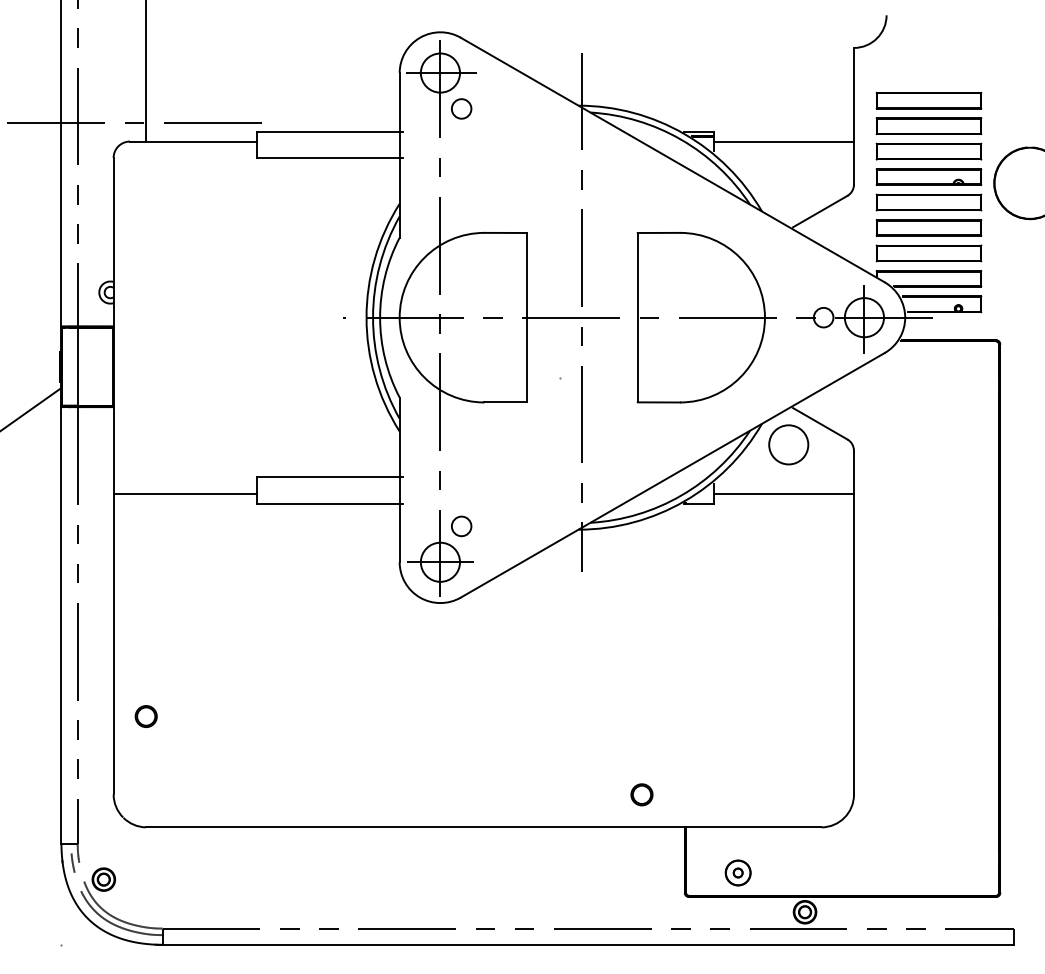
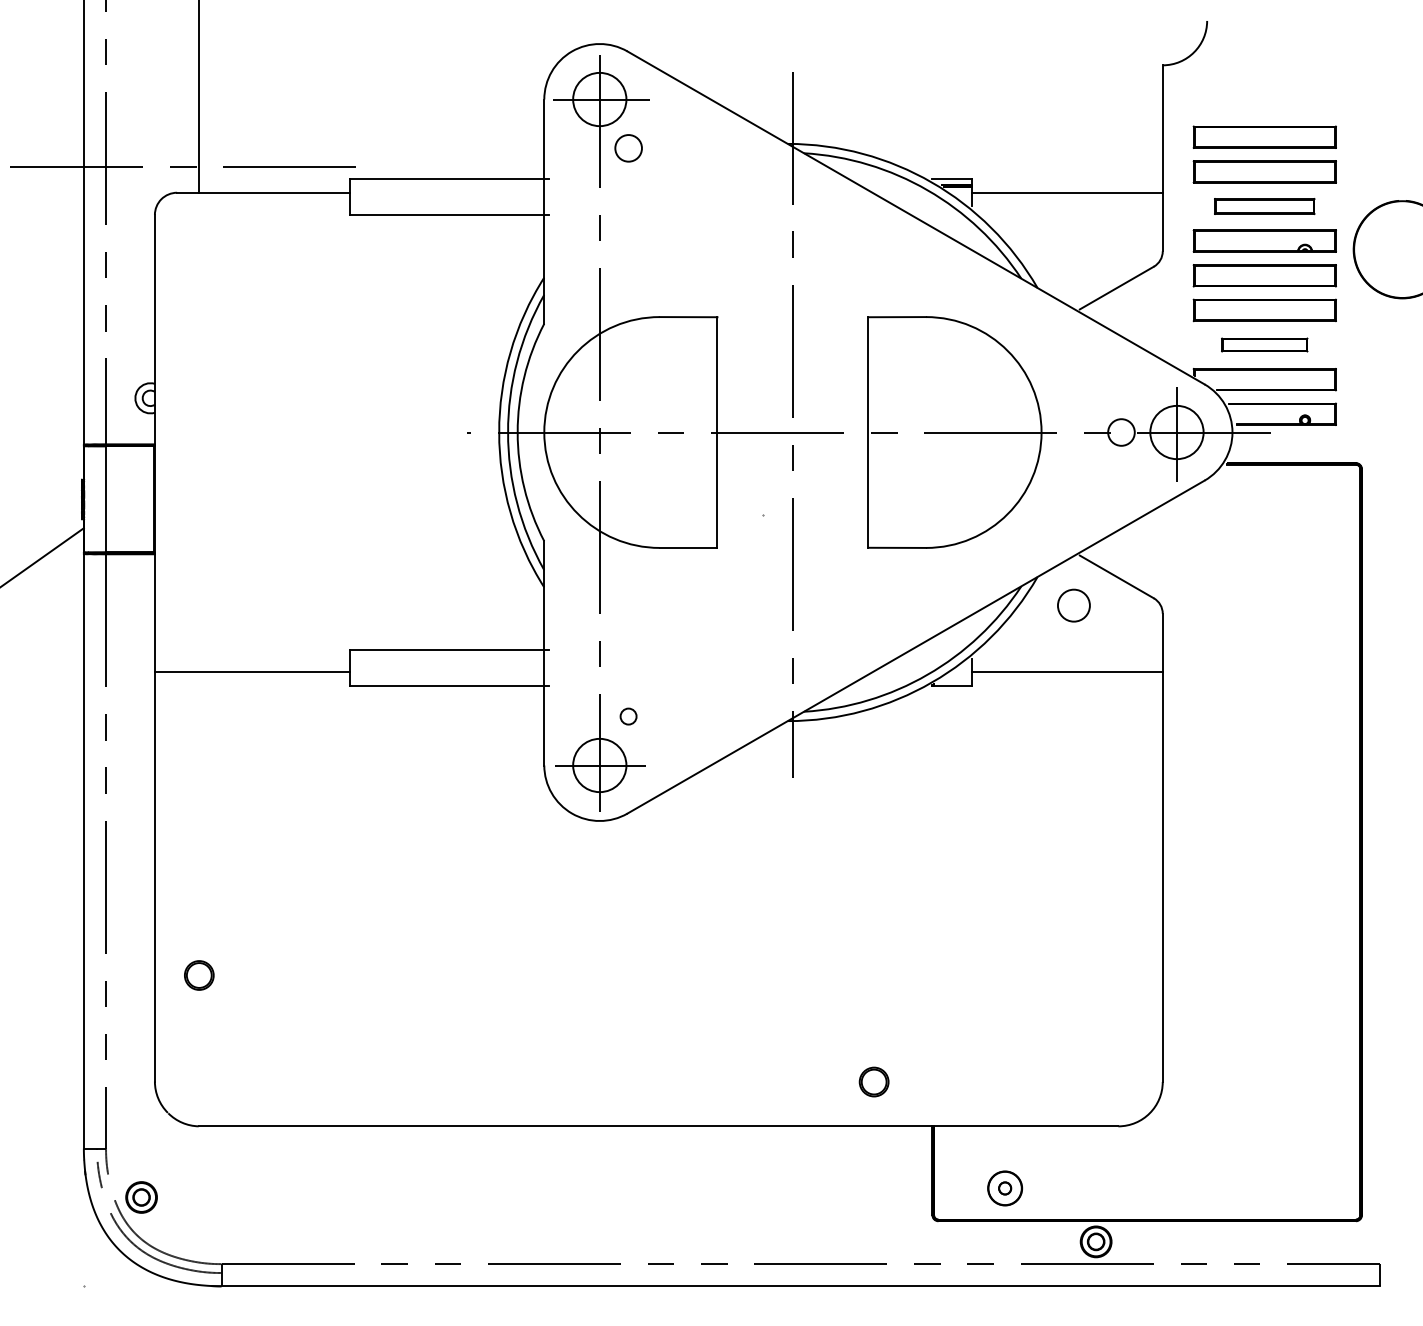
part: (928, 151) -> (1264, 206), size x0.7
part: (928, 253) -> (1264, 344), size x0.6
circle: (788, 444) -> (1073, 605), size x0.6
circle: (461, 526) -> (628, 716), size x0.6

